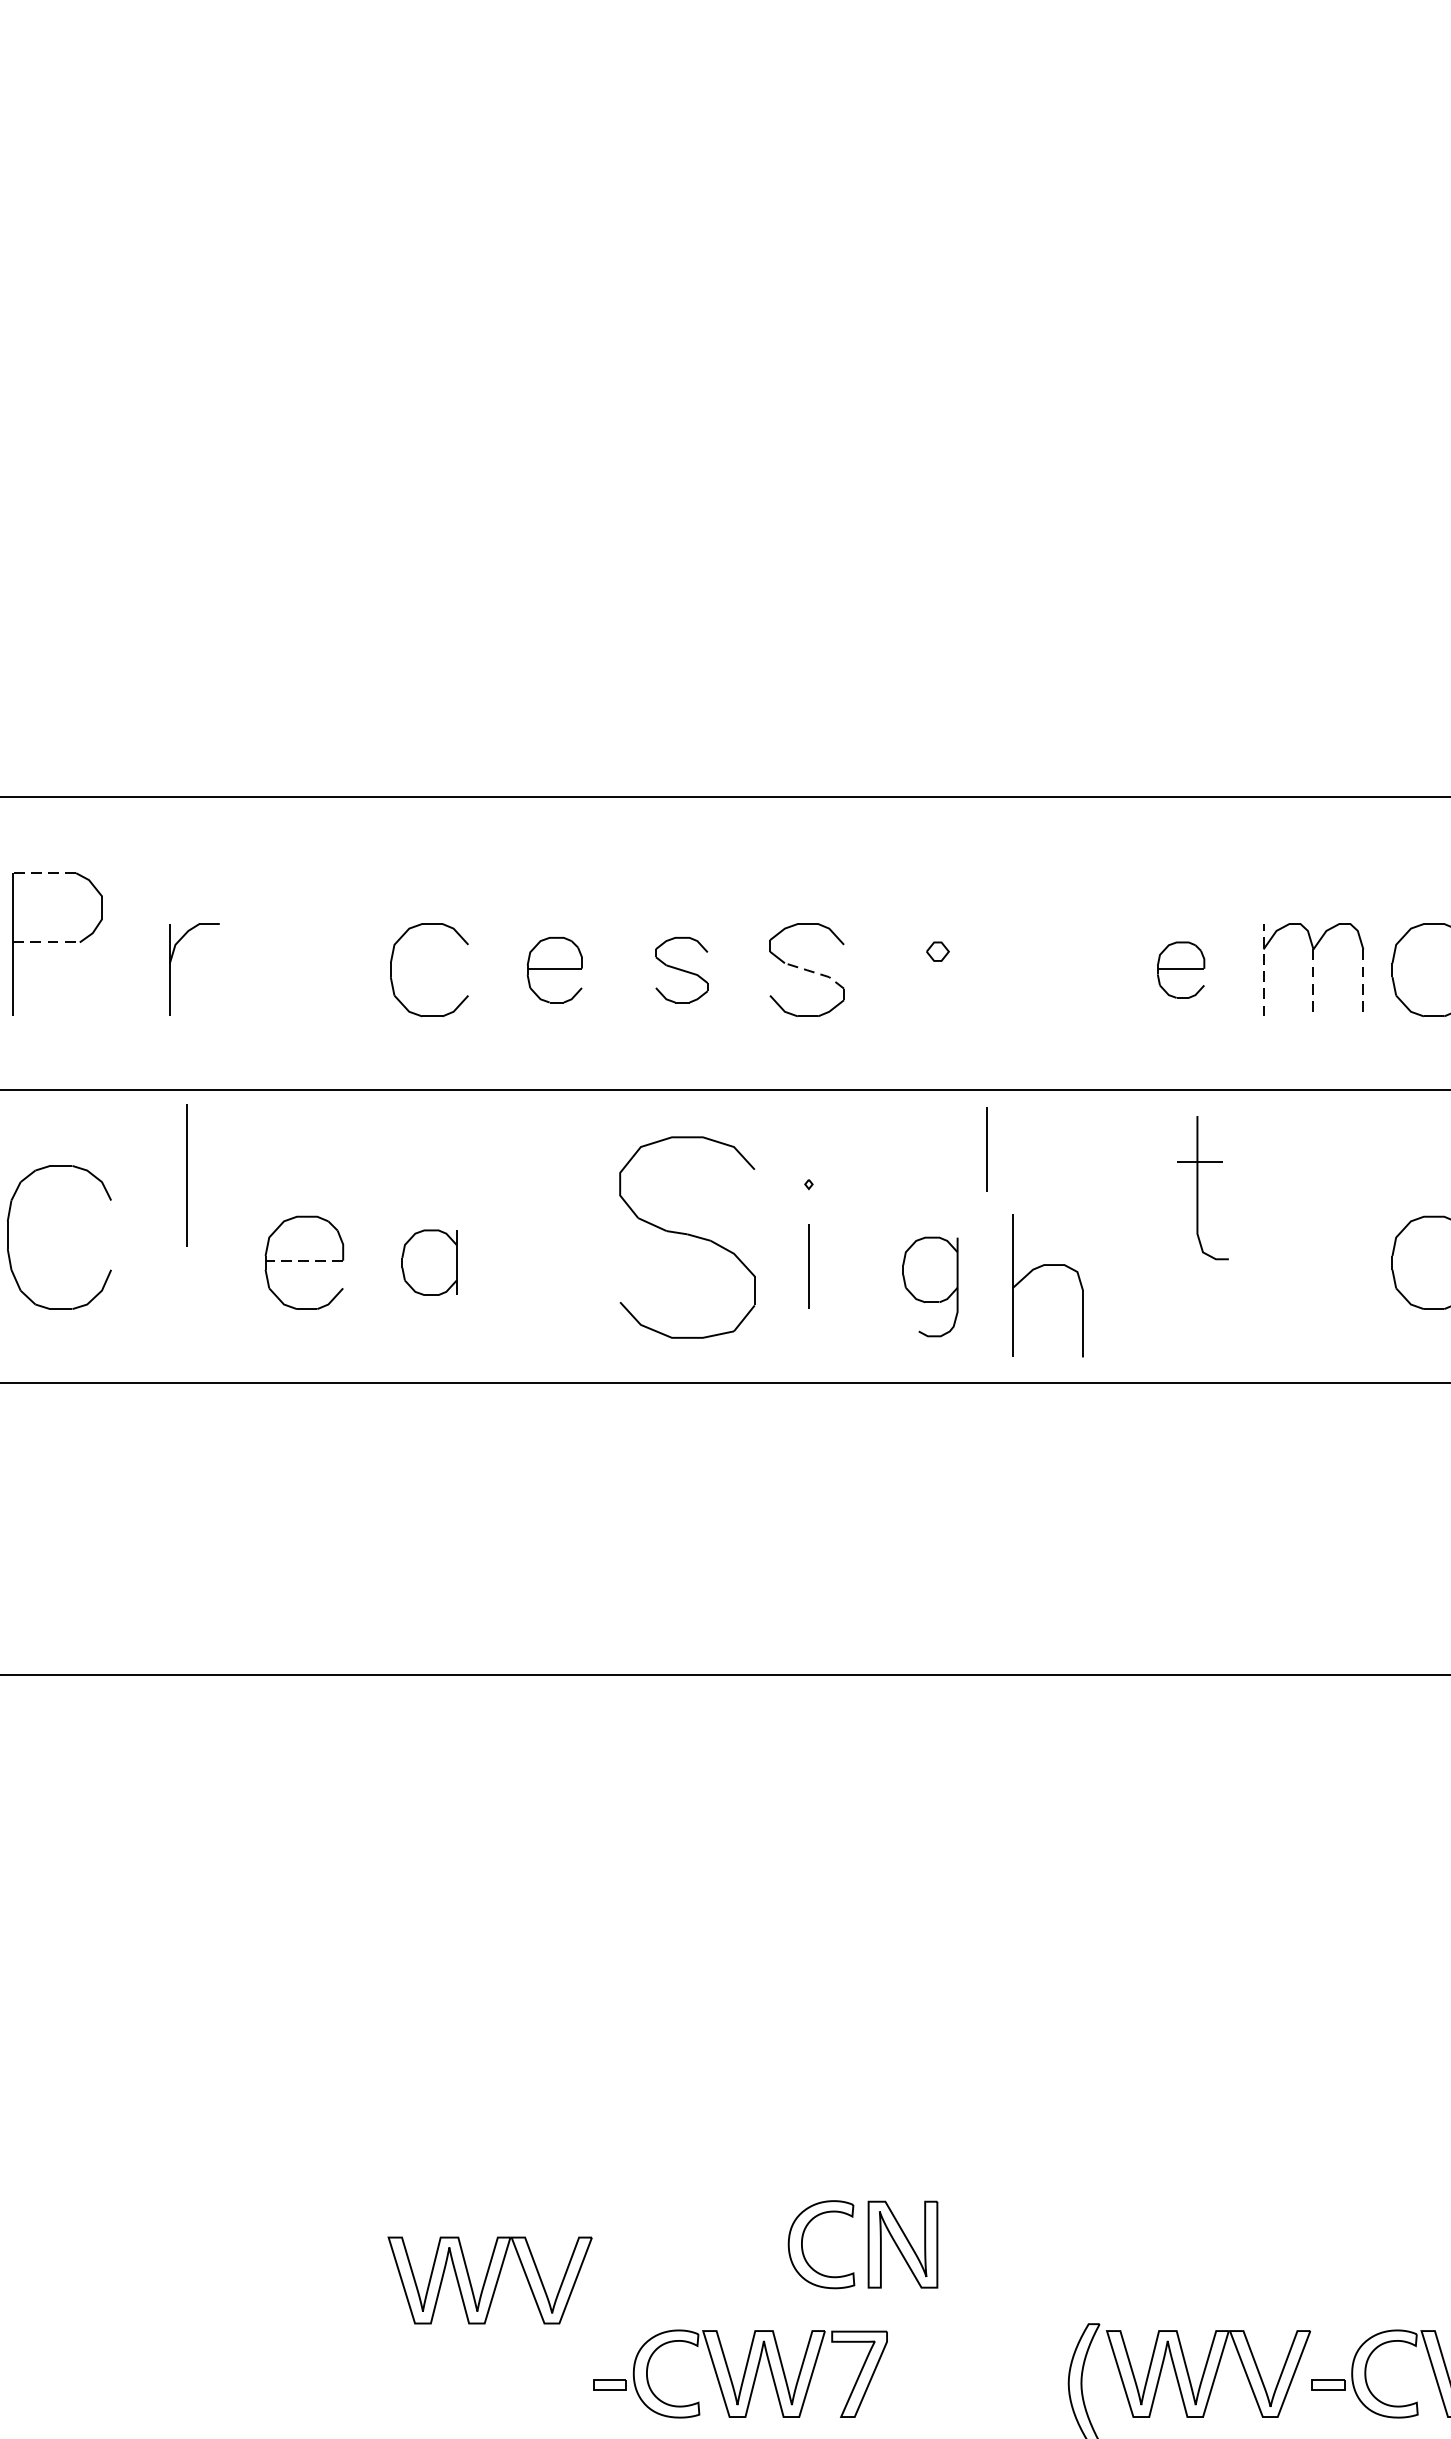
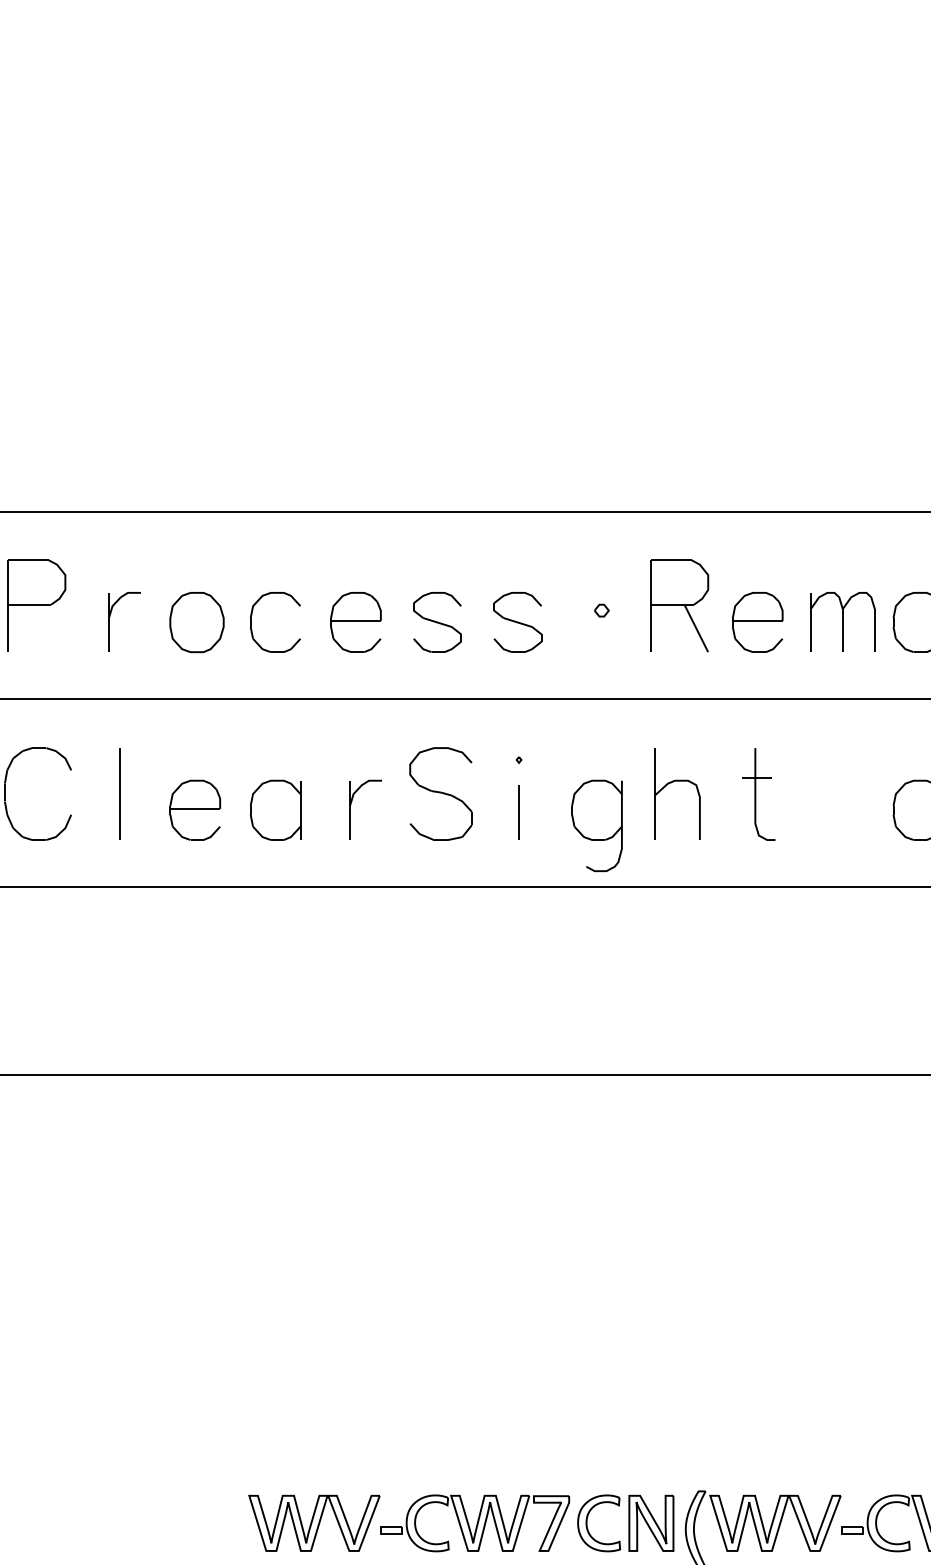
line: (44, 873) -> (28, 560), dashed -> solid
line: (47, 942) -> (30, 604), dashed -> solid
part: (1058, 943) -> (679, 605), added
part: (306, 970) -> (196, 622), added
part: (554, 970) -> (355, 622), size x1.43
part: (681, 970) -> (437, 622), size x1.43
part: (1180, 970) -> (757, 622), size x1.67
line: (1263, 970) -> (810, 622), dashed -> solid
line: (815, 973) -> (523, 624), dashed -> solid
line: (1312, 984) -> (842, 631), dashed -> solid
line: (1362, 984) -> (874, 631), dashed -> solid
line: (985, 1149) -> (632, 737), removed
line: (186, 1174) -> (119, 793), moved
part: (1202, 1188) -> (758, 794), moved
part: (686, 1236) -> (440, 793), size x0.71
part: (547, 1255) -> (351, 805), added
line: (304, 1260) -> (195, 808), dashed -> solid
part: (429, 1261) -> (275, 809), size x1.43
part: (1038, 1269) -> (671, 783), moved
part: (929, 1286) -> (596, 825), size x1.43
part: (862, 2244) -> (625, 1523), moved
part: (490, 2279) -> (314, 1522), moved

